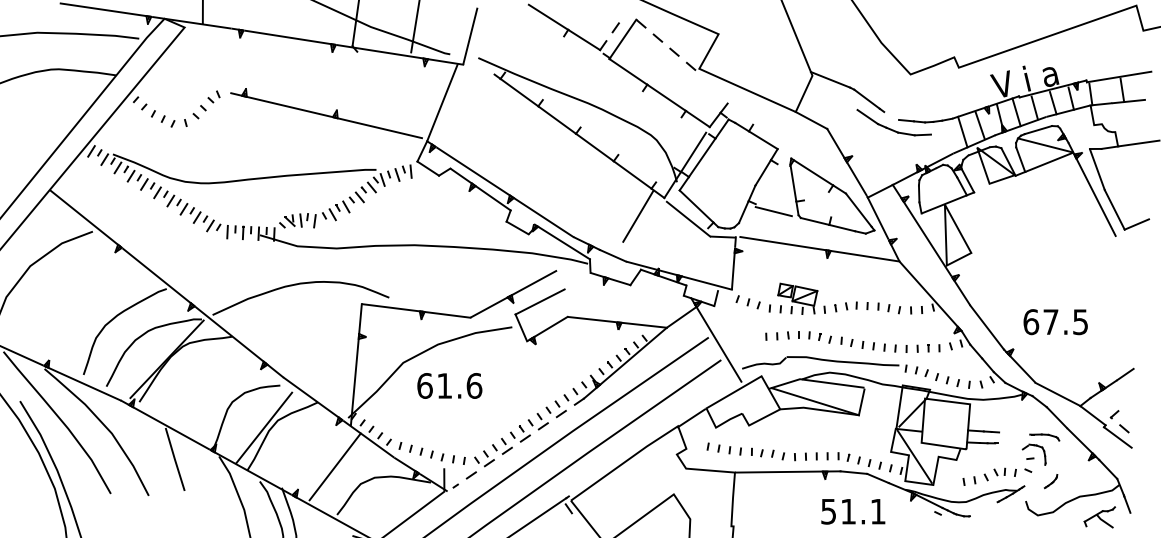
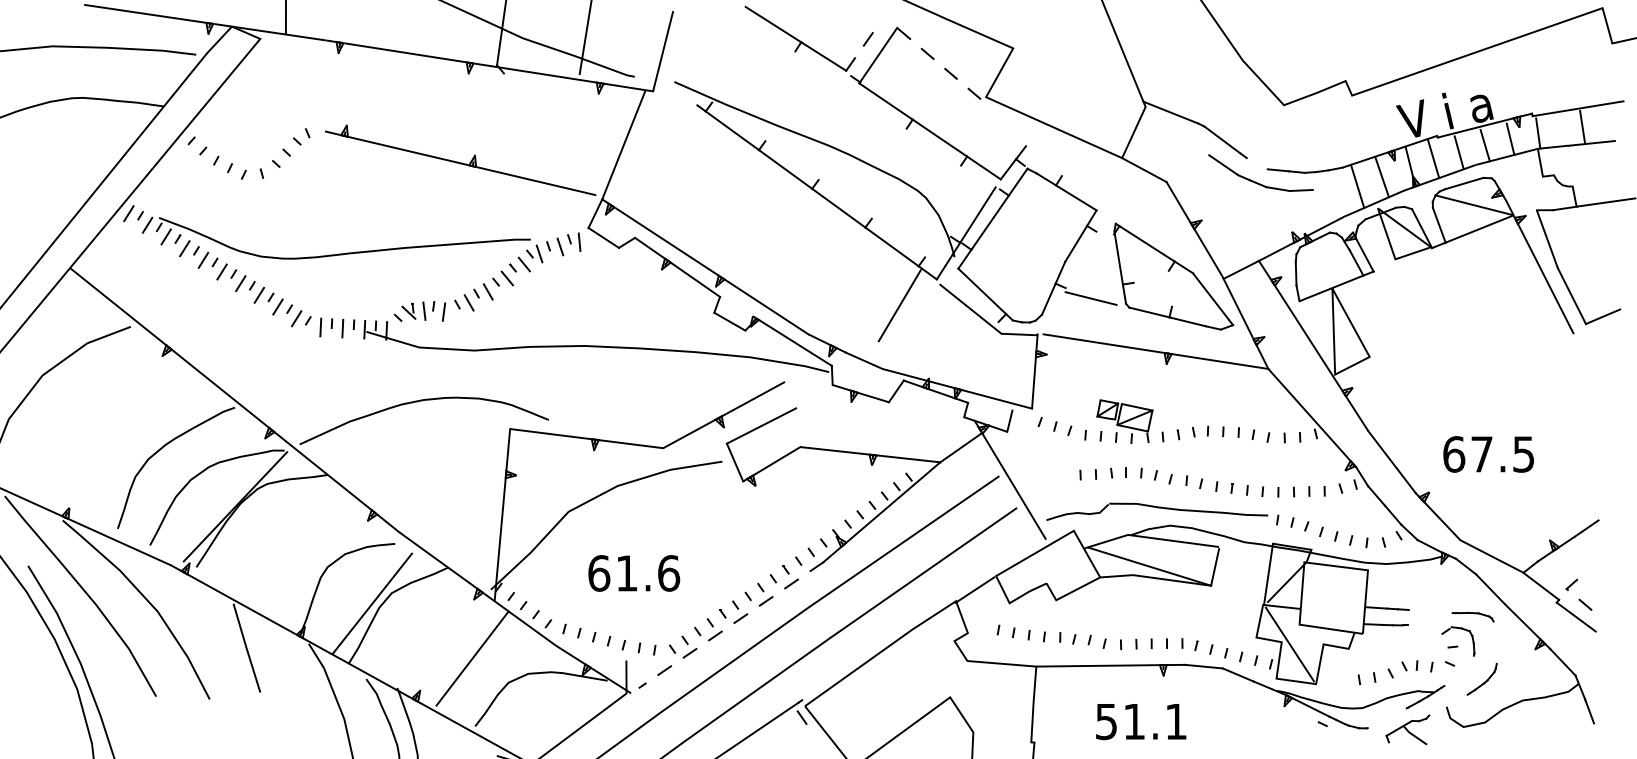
text: (450, 386) -> (634, 573), moved
part: (1050, 481) -> (1481, 678), size x1.67
text: (853, 512) -> (1141, 722), moved
part: (1099, 517) -> (1407, 729), moved

